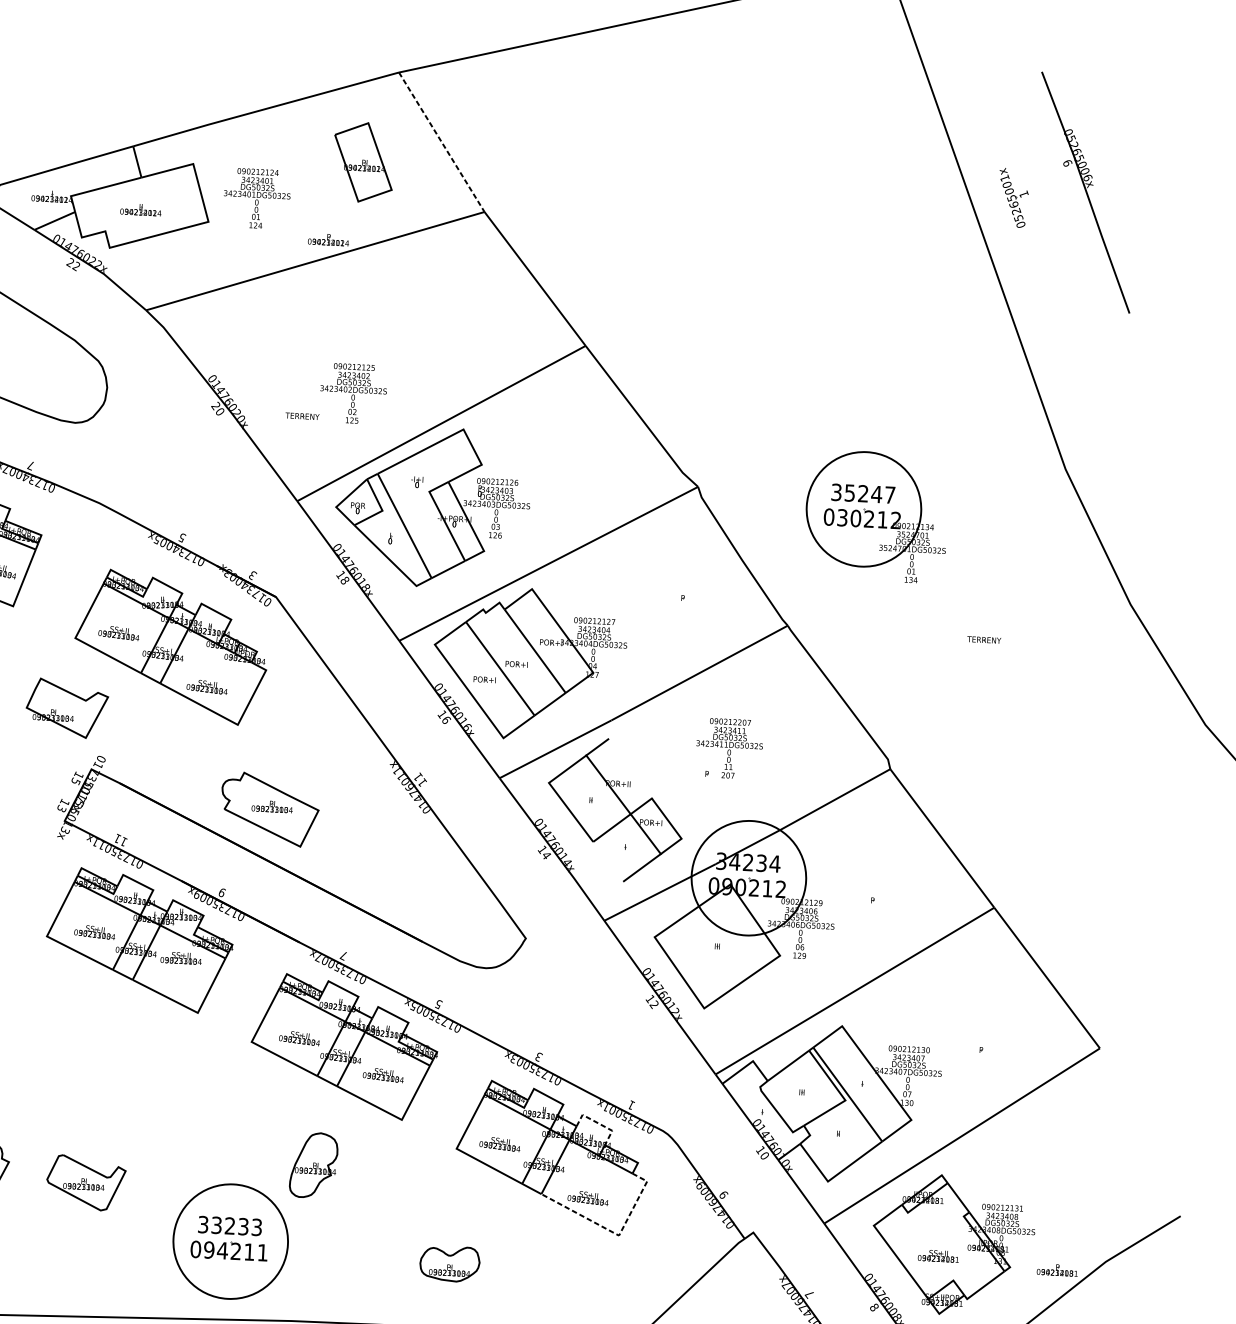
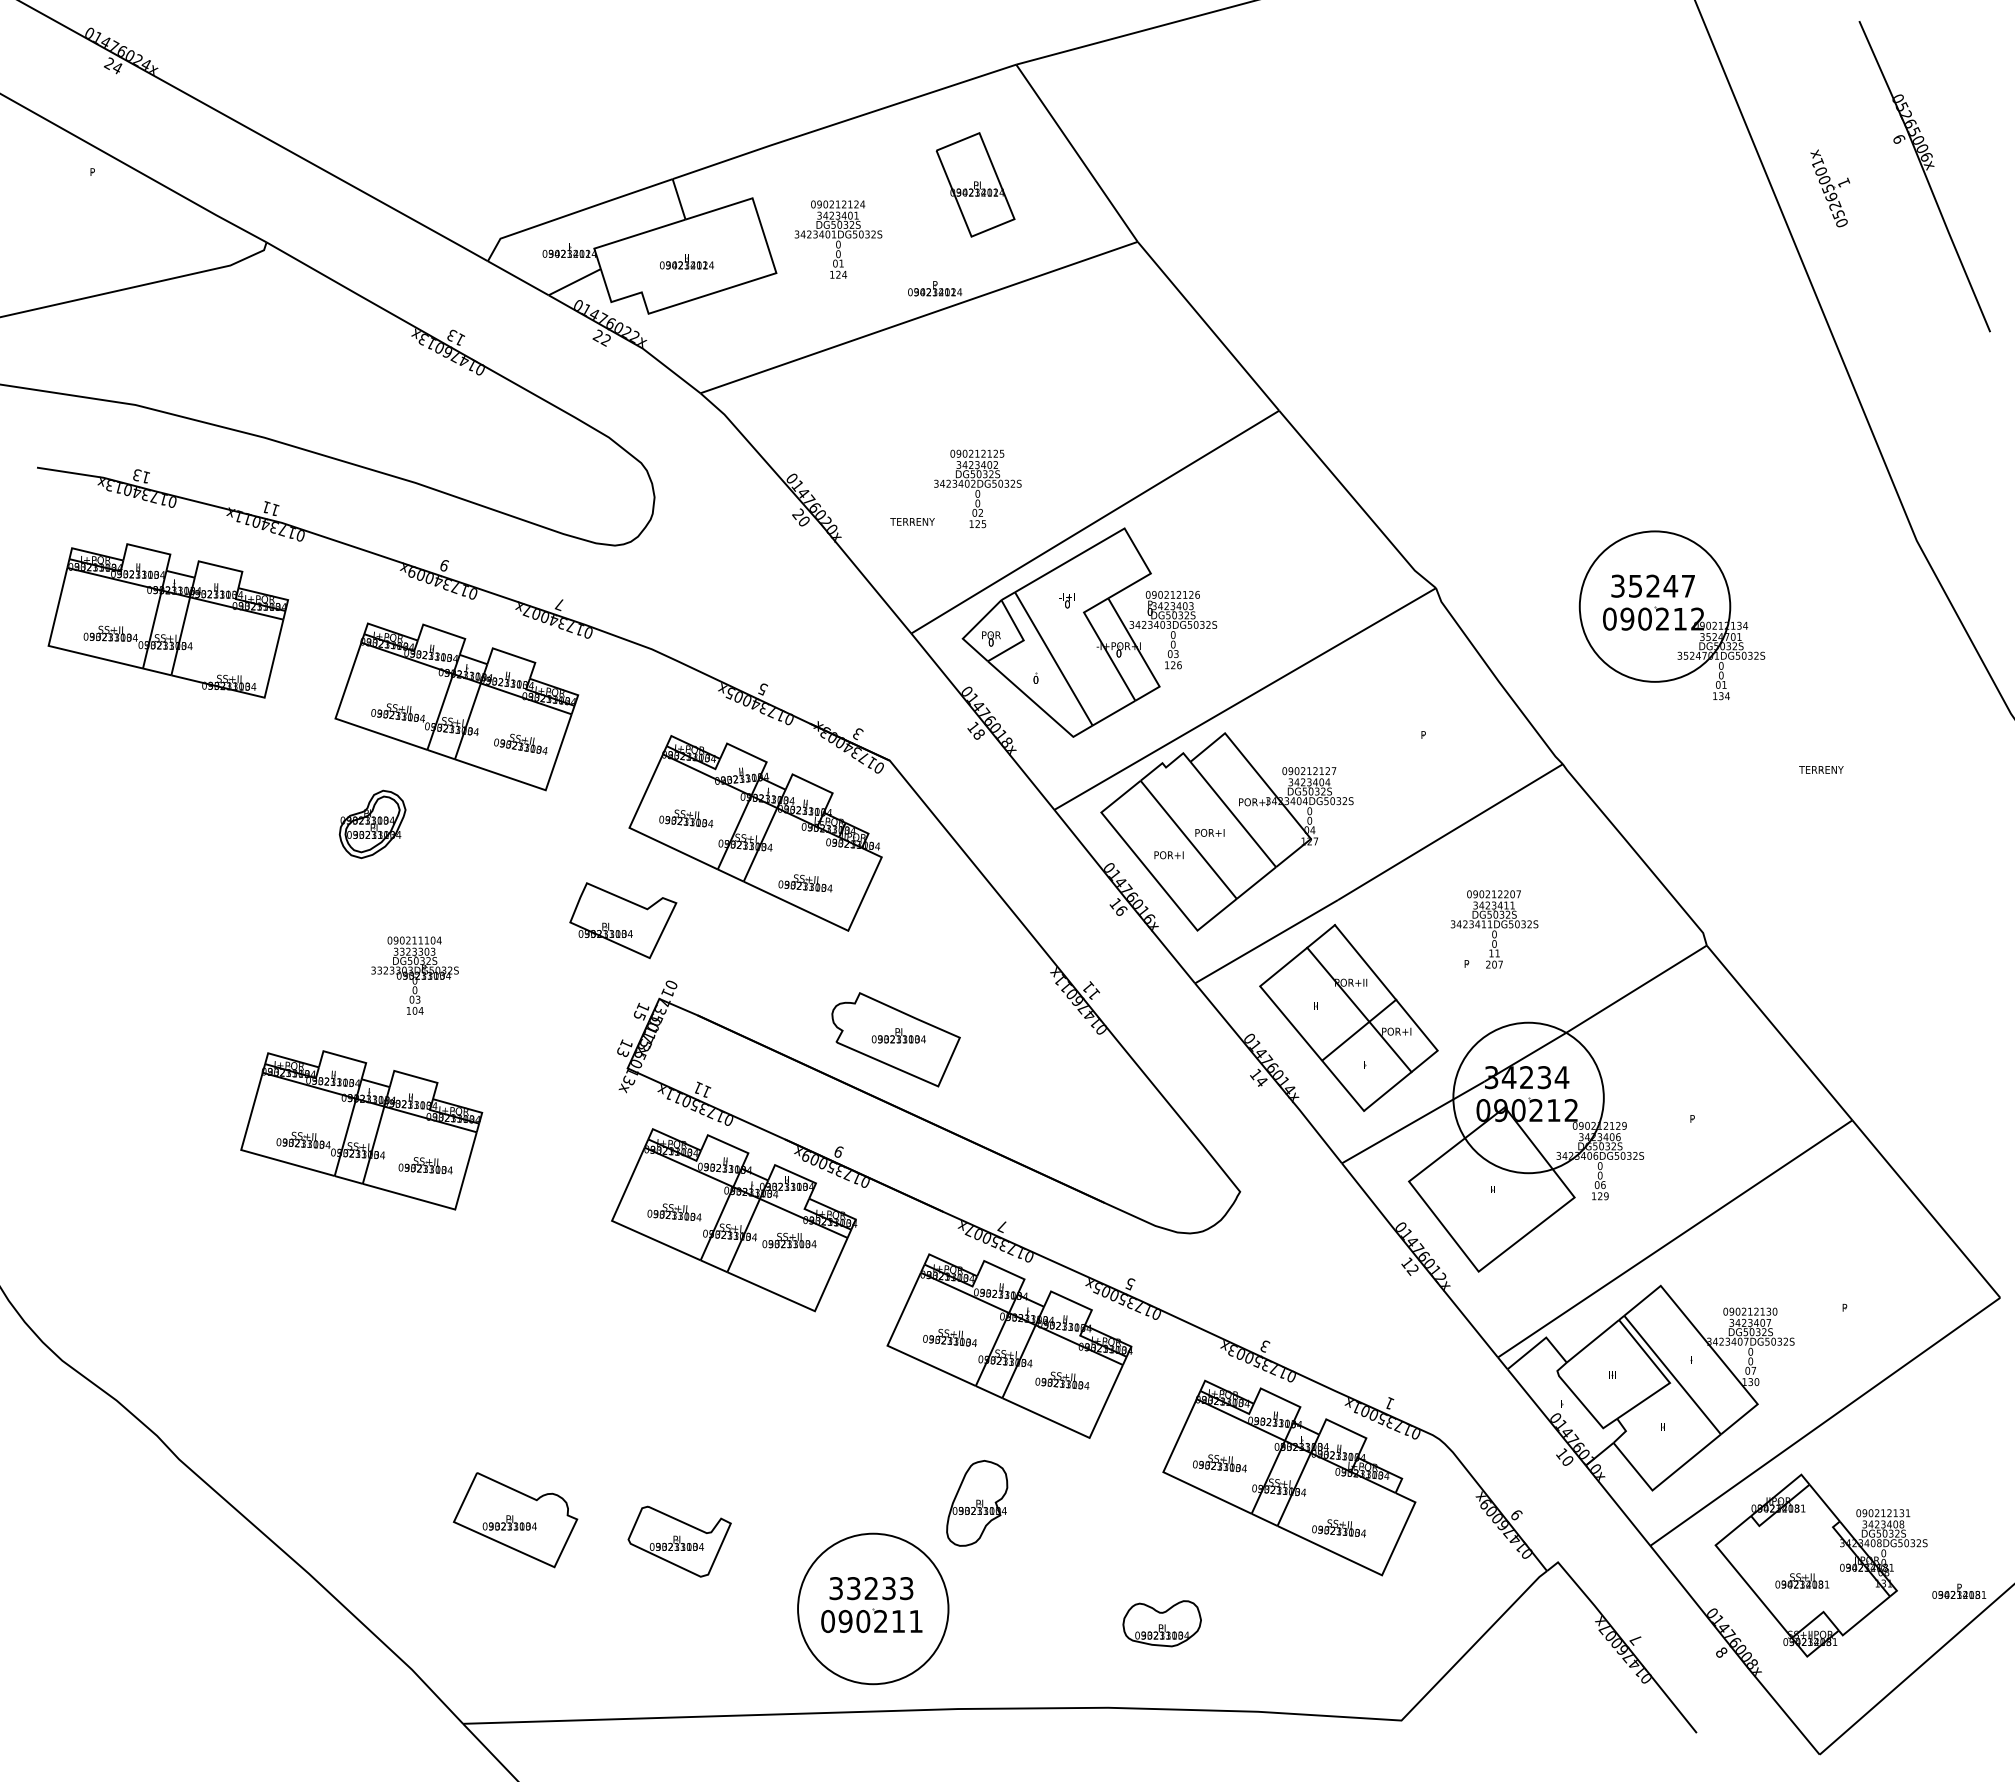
line: (442, 142) -> (1077, 153), dashed -> solid
text: (842, 517) -> (1627, 618), 030212 -> 090212
line: (630, 768) -> (1365, 962), added
line: (608, 861) -> (1343, 1085), added
line: (599, 1123) -> (1348, 1429), dashed -> solid
line: (614, 1233) -> (1376, 1572), dashed -> solid
text: (222, 1250) -> (862, 1621), 094211 -> 090211

